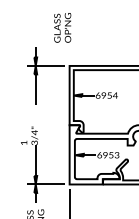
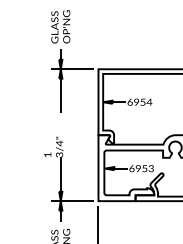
text: (62, 27) -> (60, 26), moved

